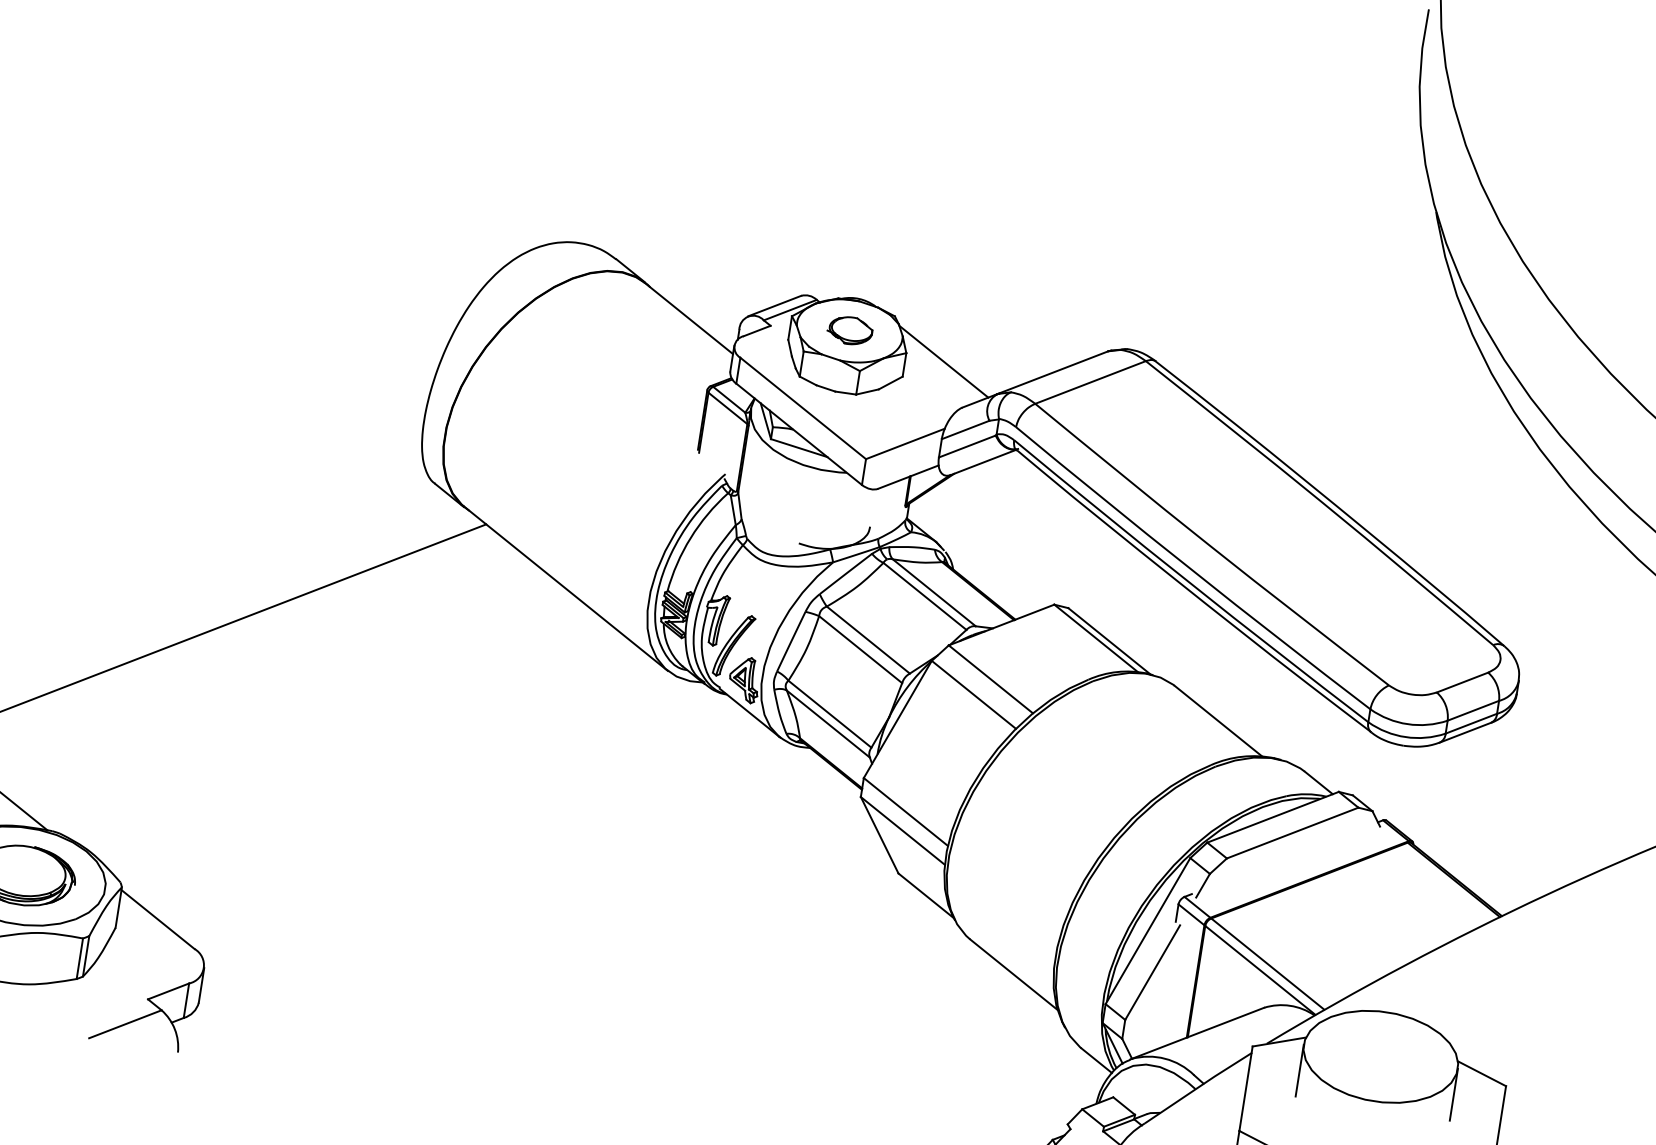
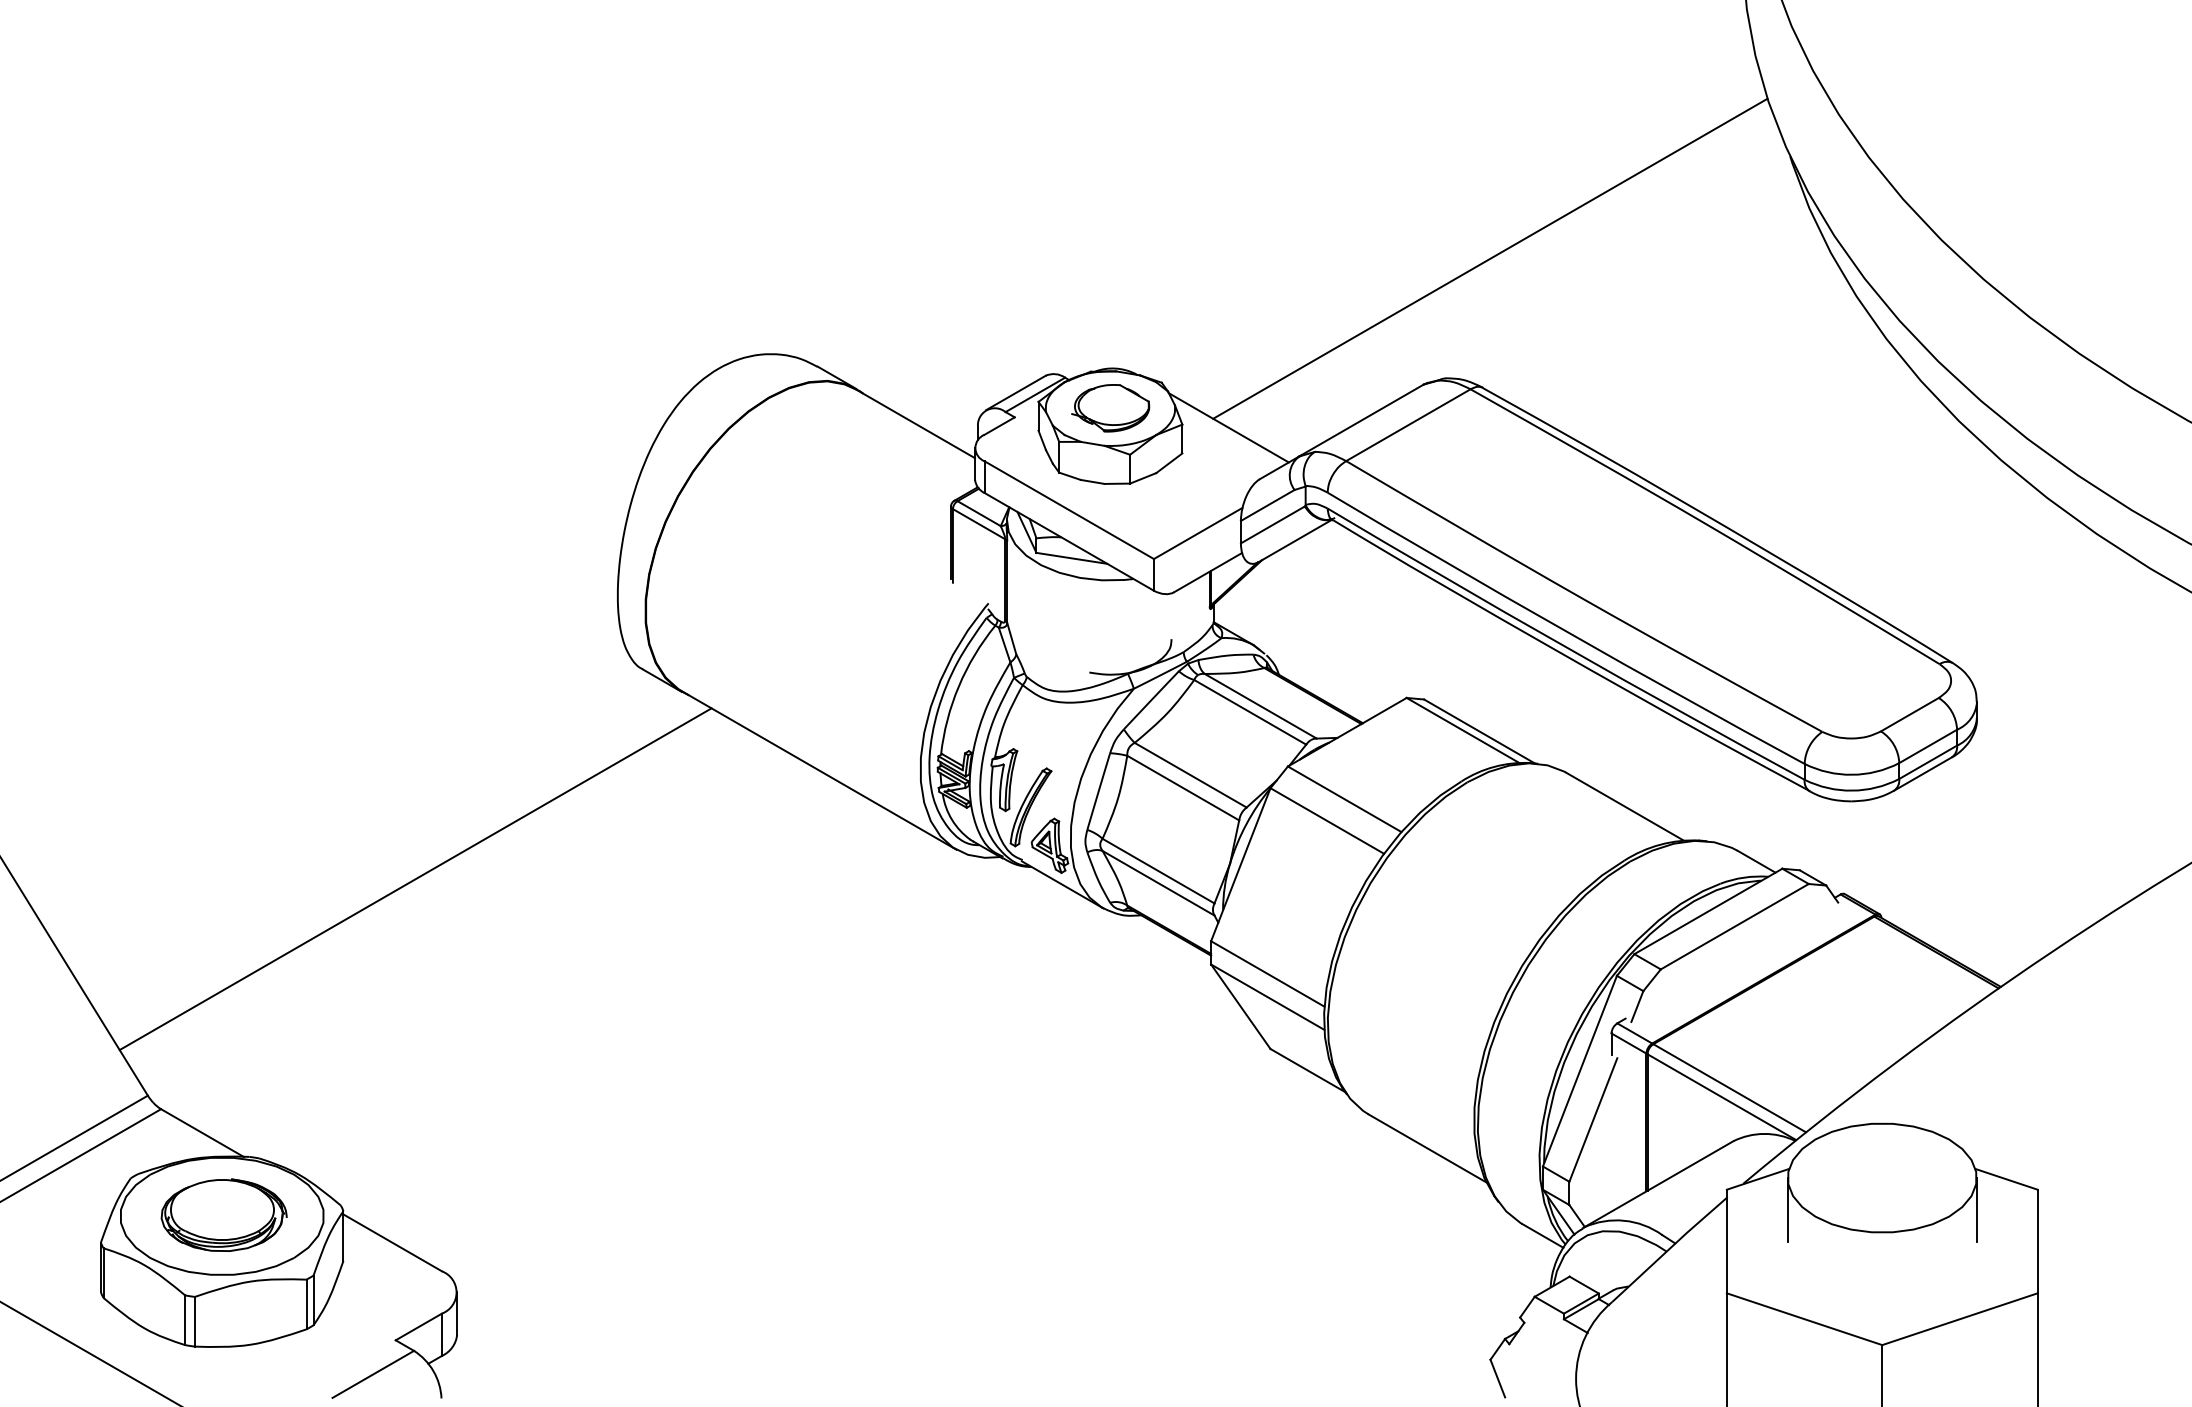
line: (1178, 257) -> (1490, 258), added
part: (849, 330) -> (1110, 408), size x1.43

